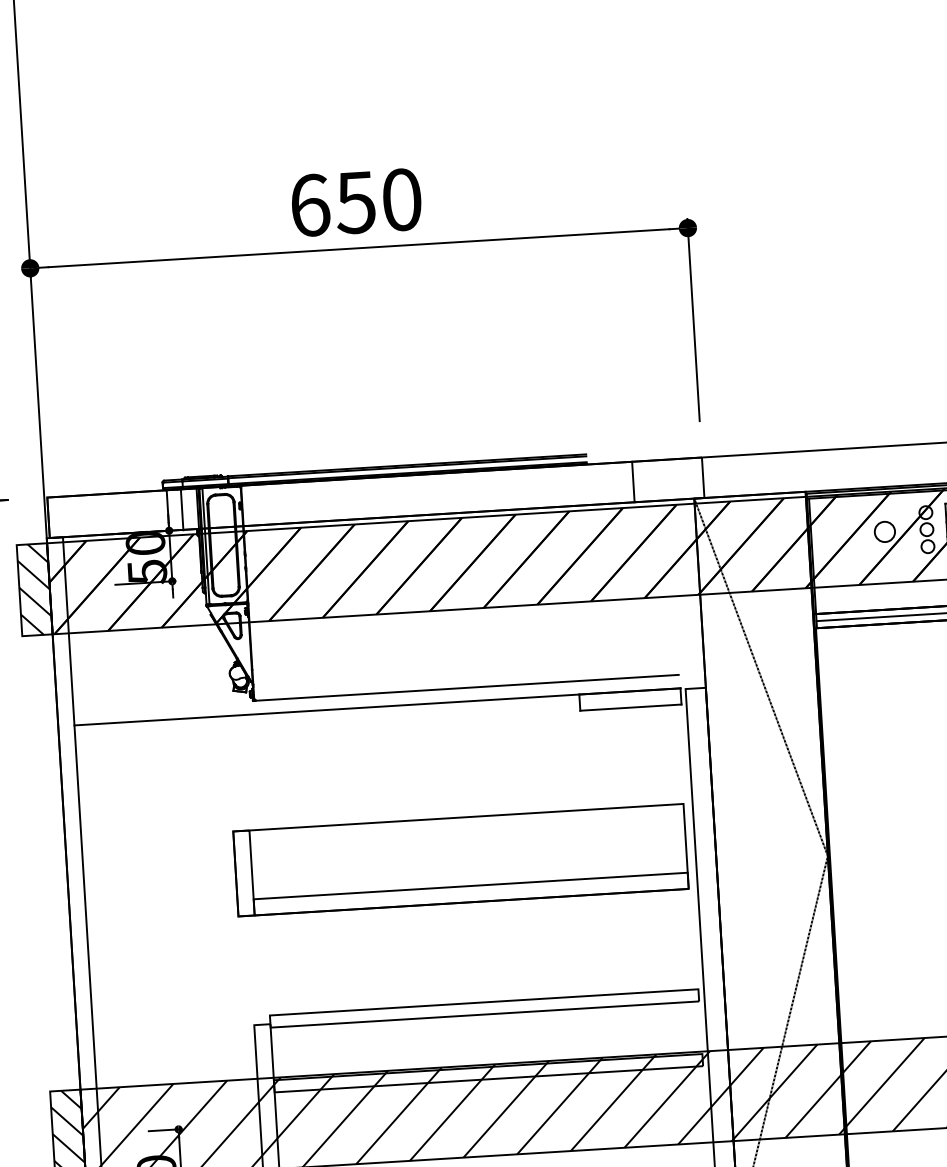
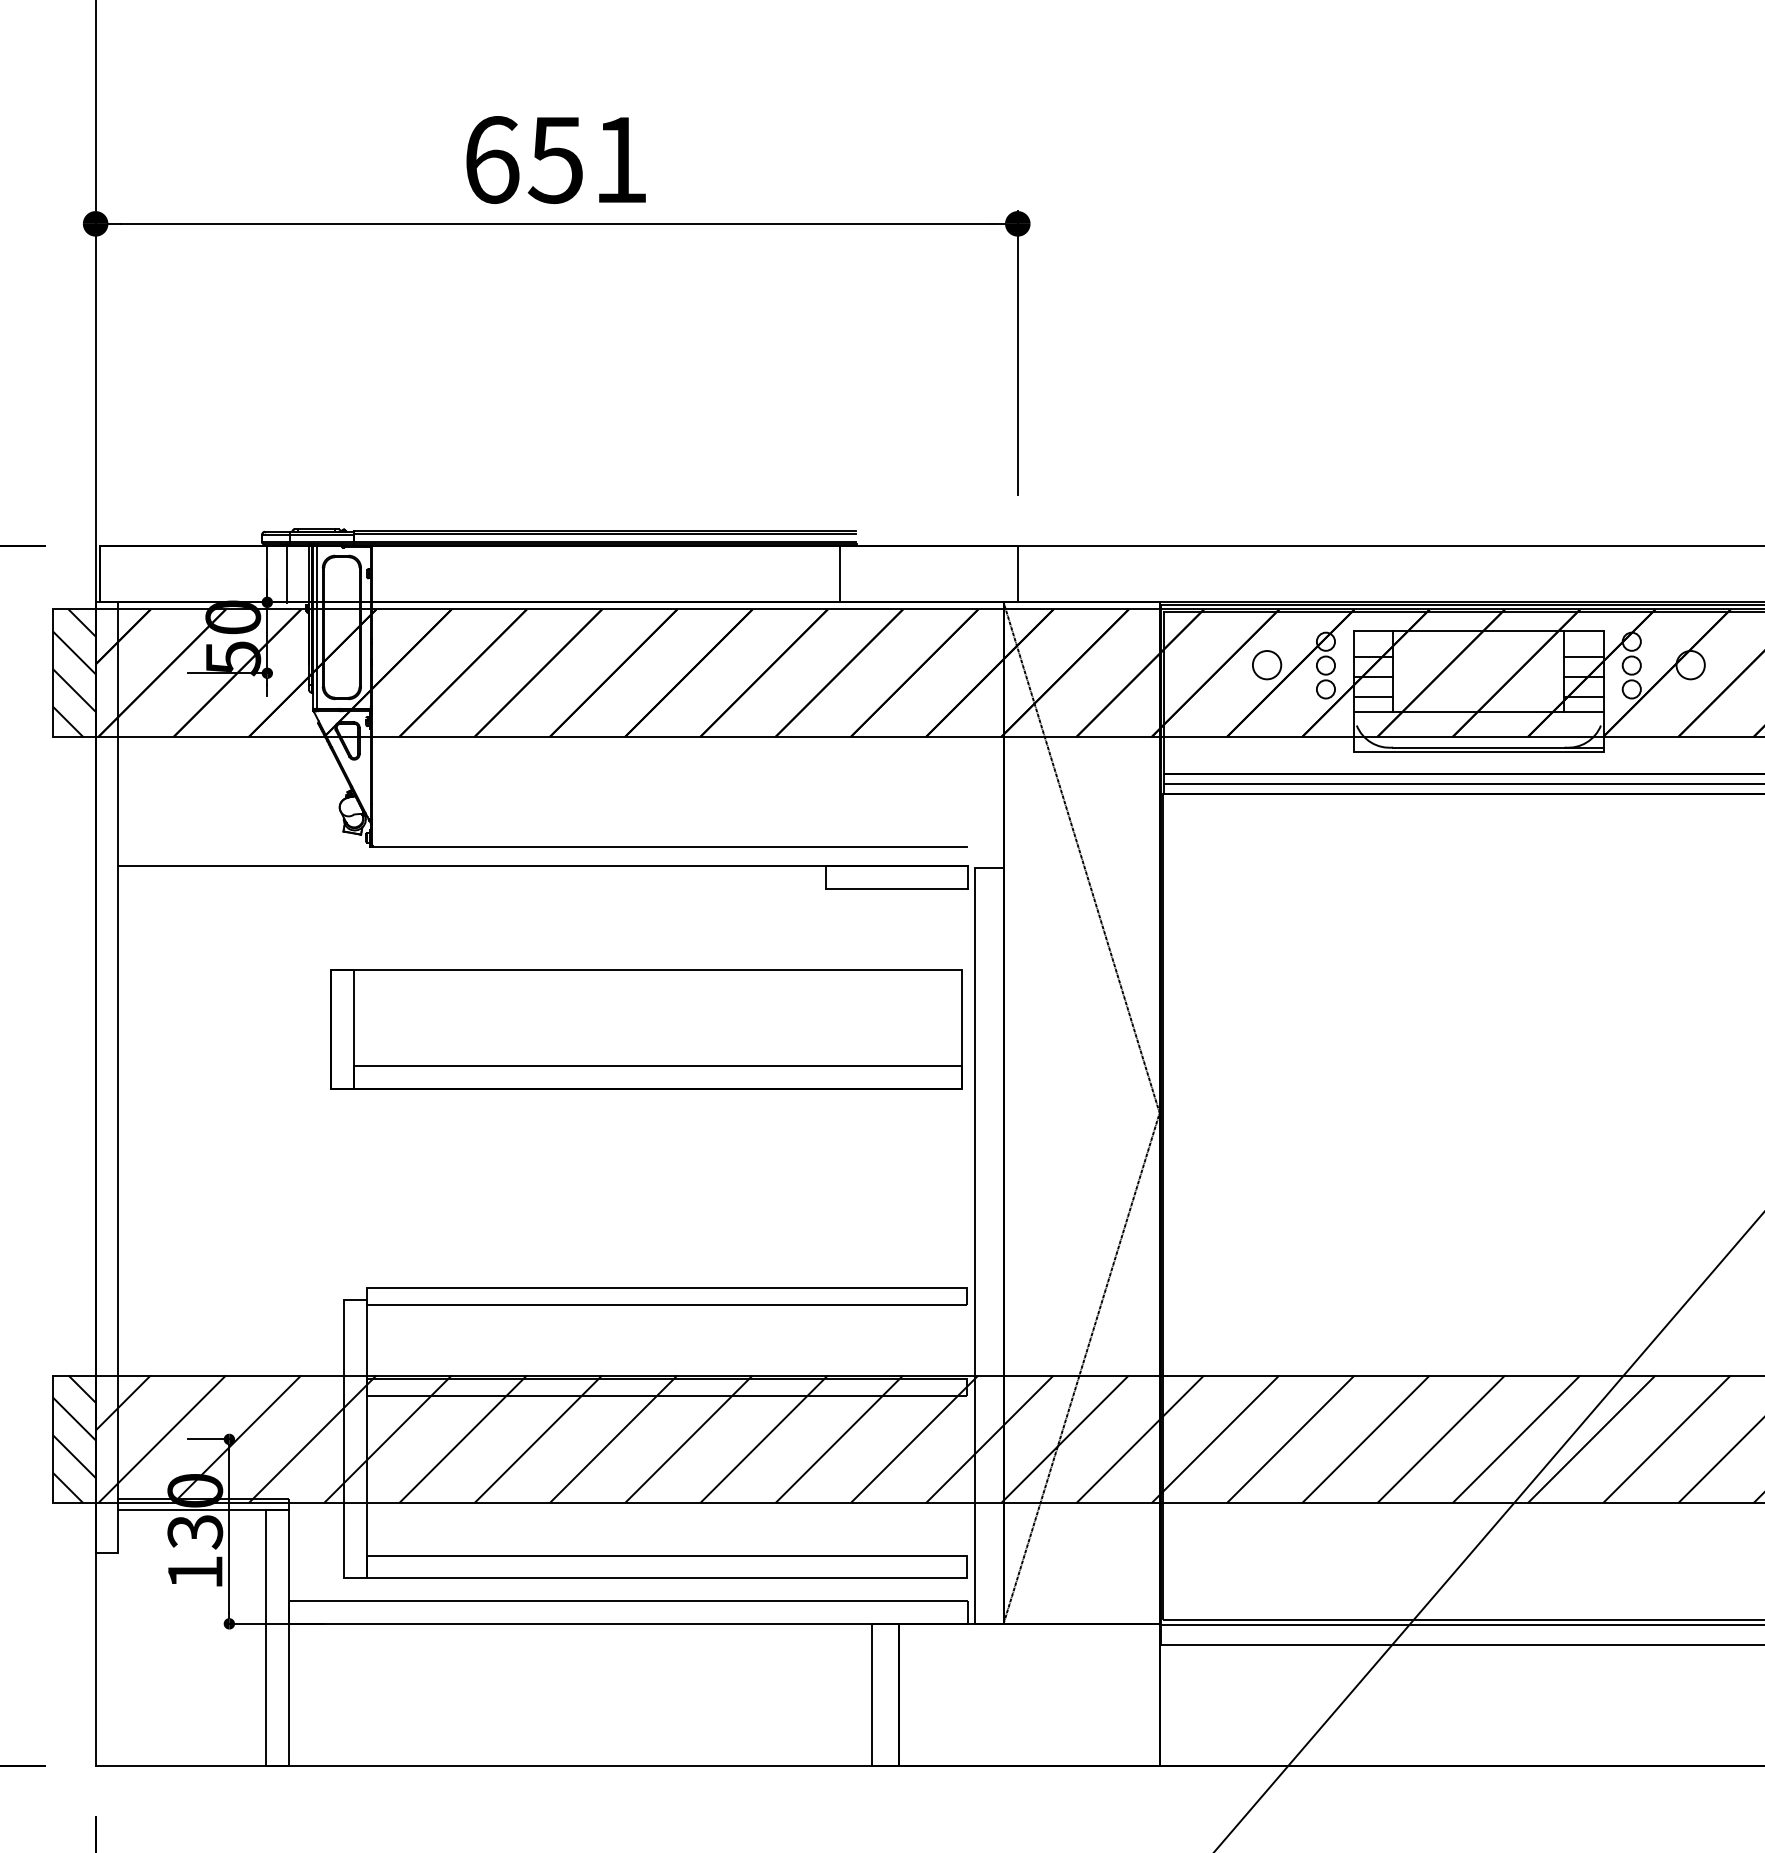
text: (401, 199) -> (620, 159), 650 -> 651
line: (633, 481) -> (839, 573), moved
part: (460, 860) -> (646, 1029), moved

